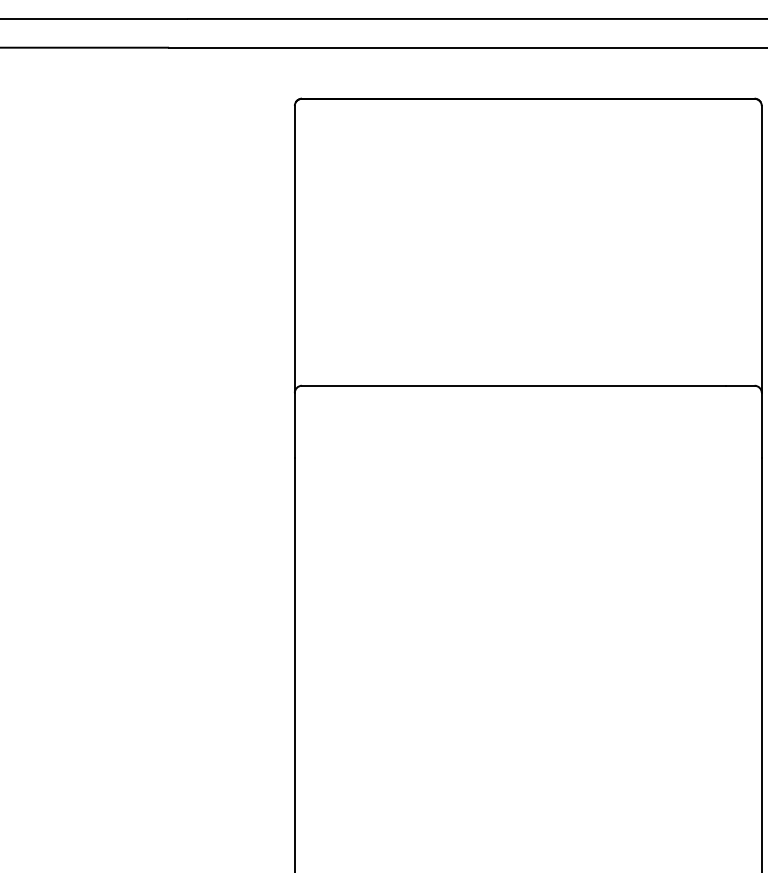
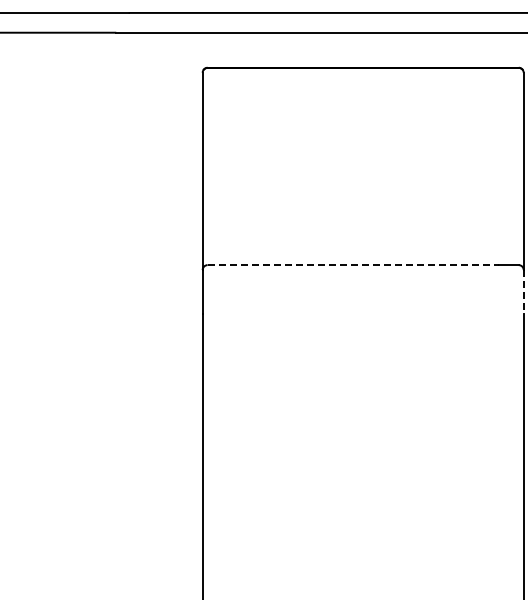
line: (514, 386) -> (353, 265), solid -> dashed
line: (761, 425) -> (523, 292), solid -> dashed

